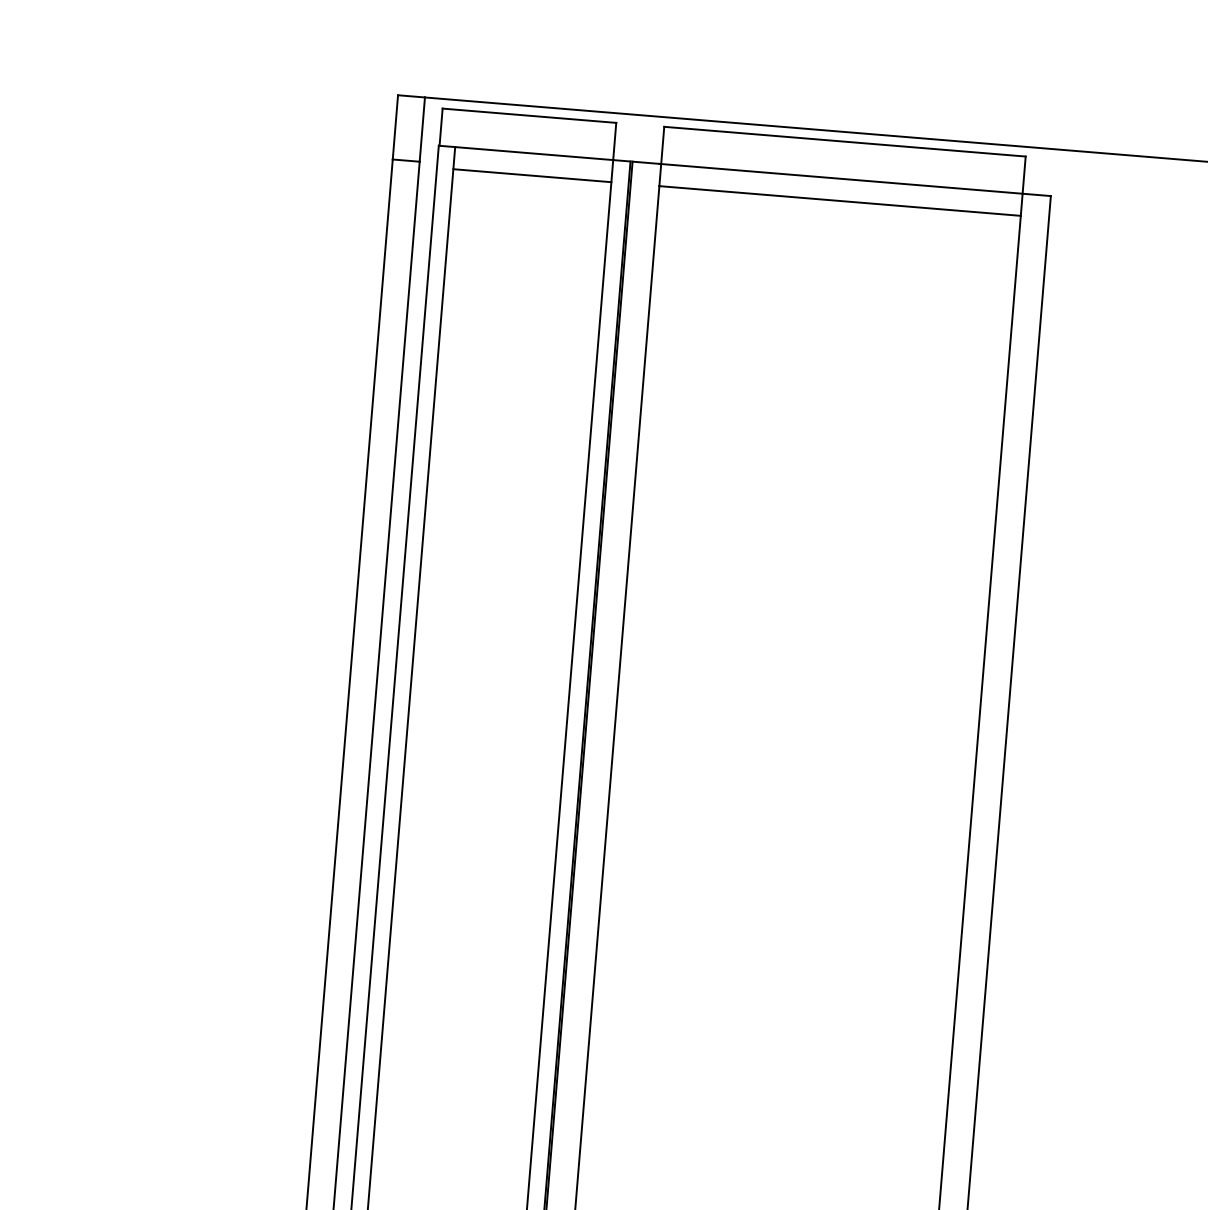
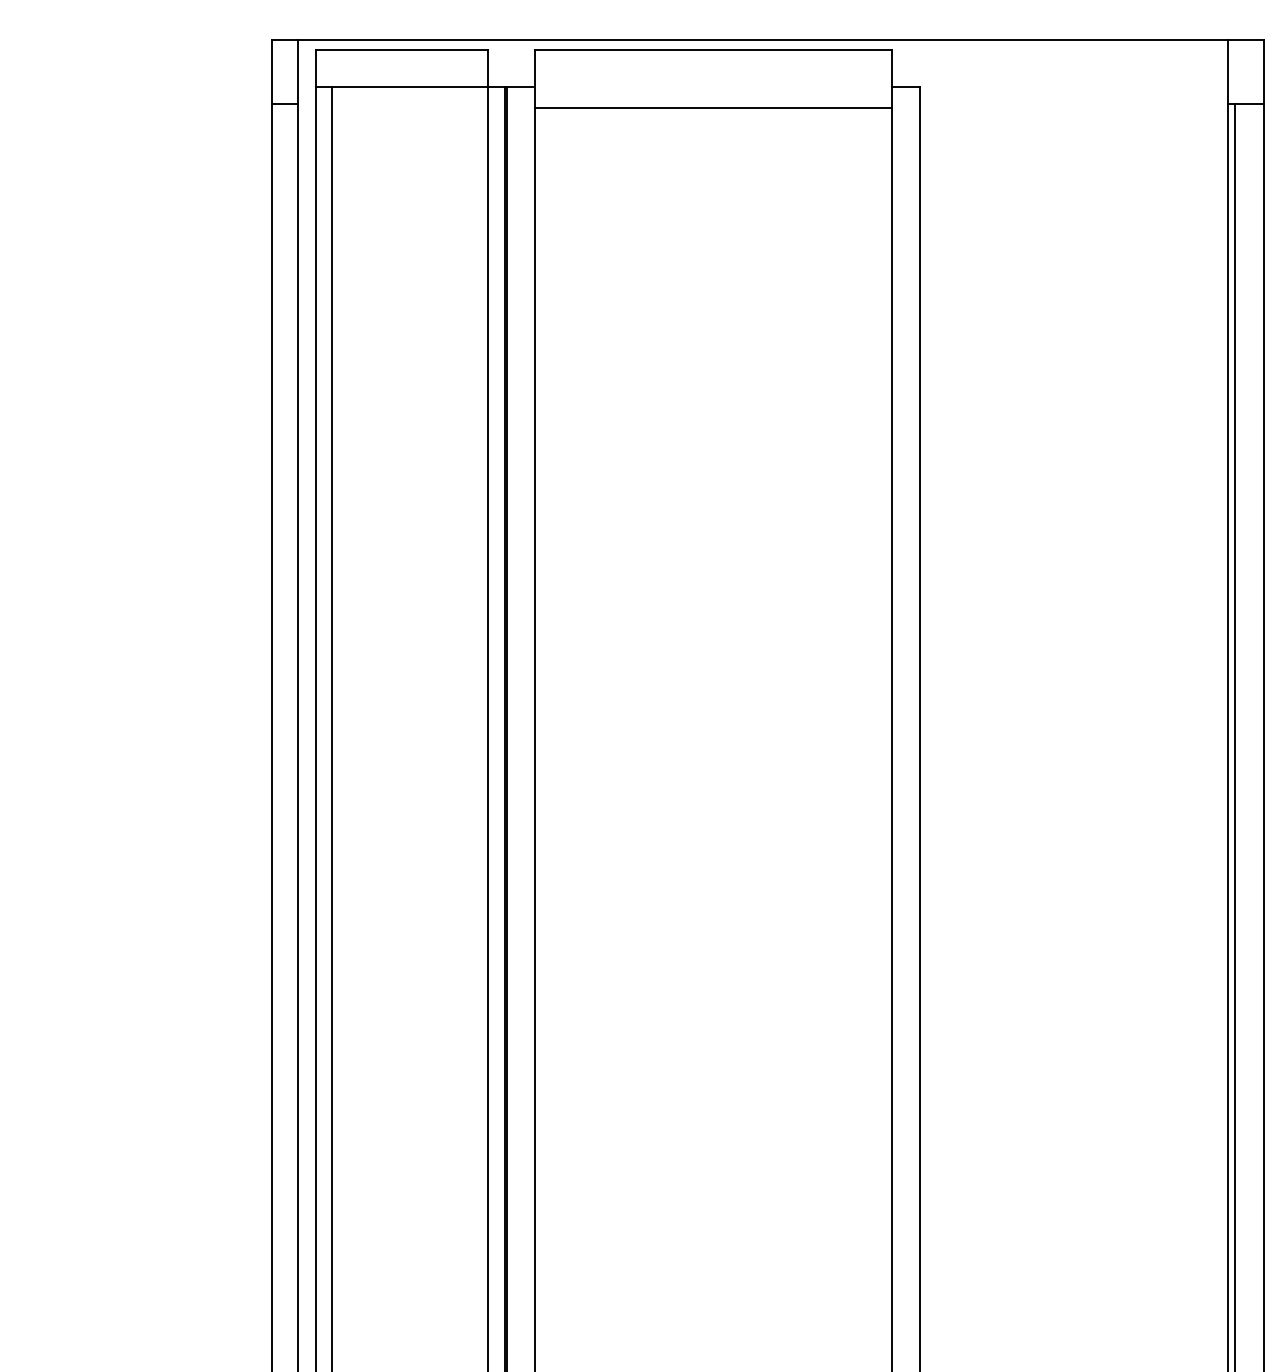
line: (532, 175) -> (409, 108), removed
line: (840, 178) -> (712, 86), removed

